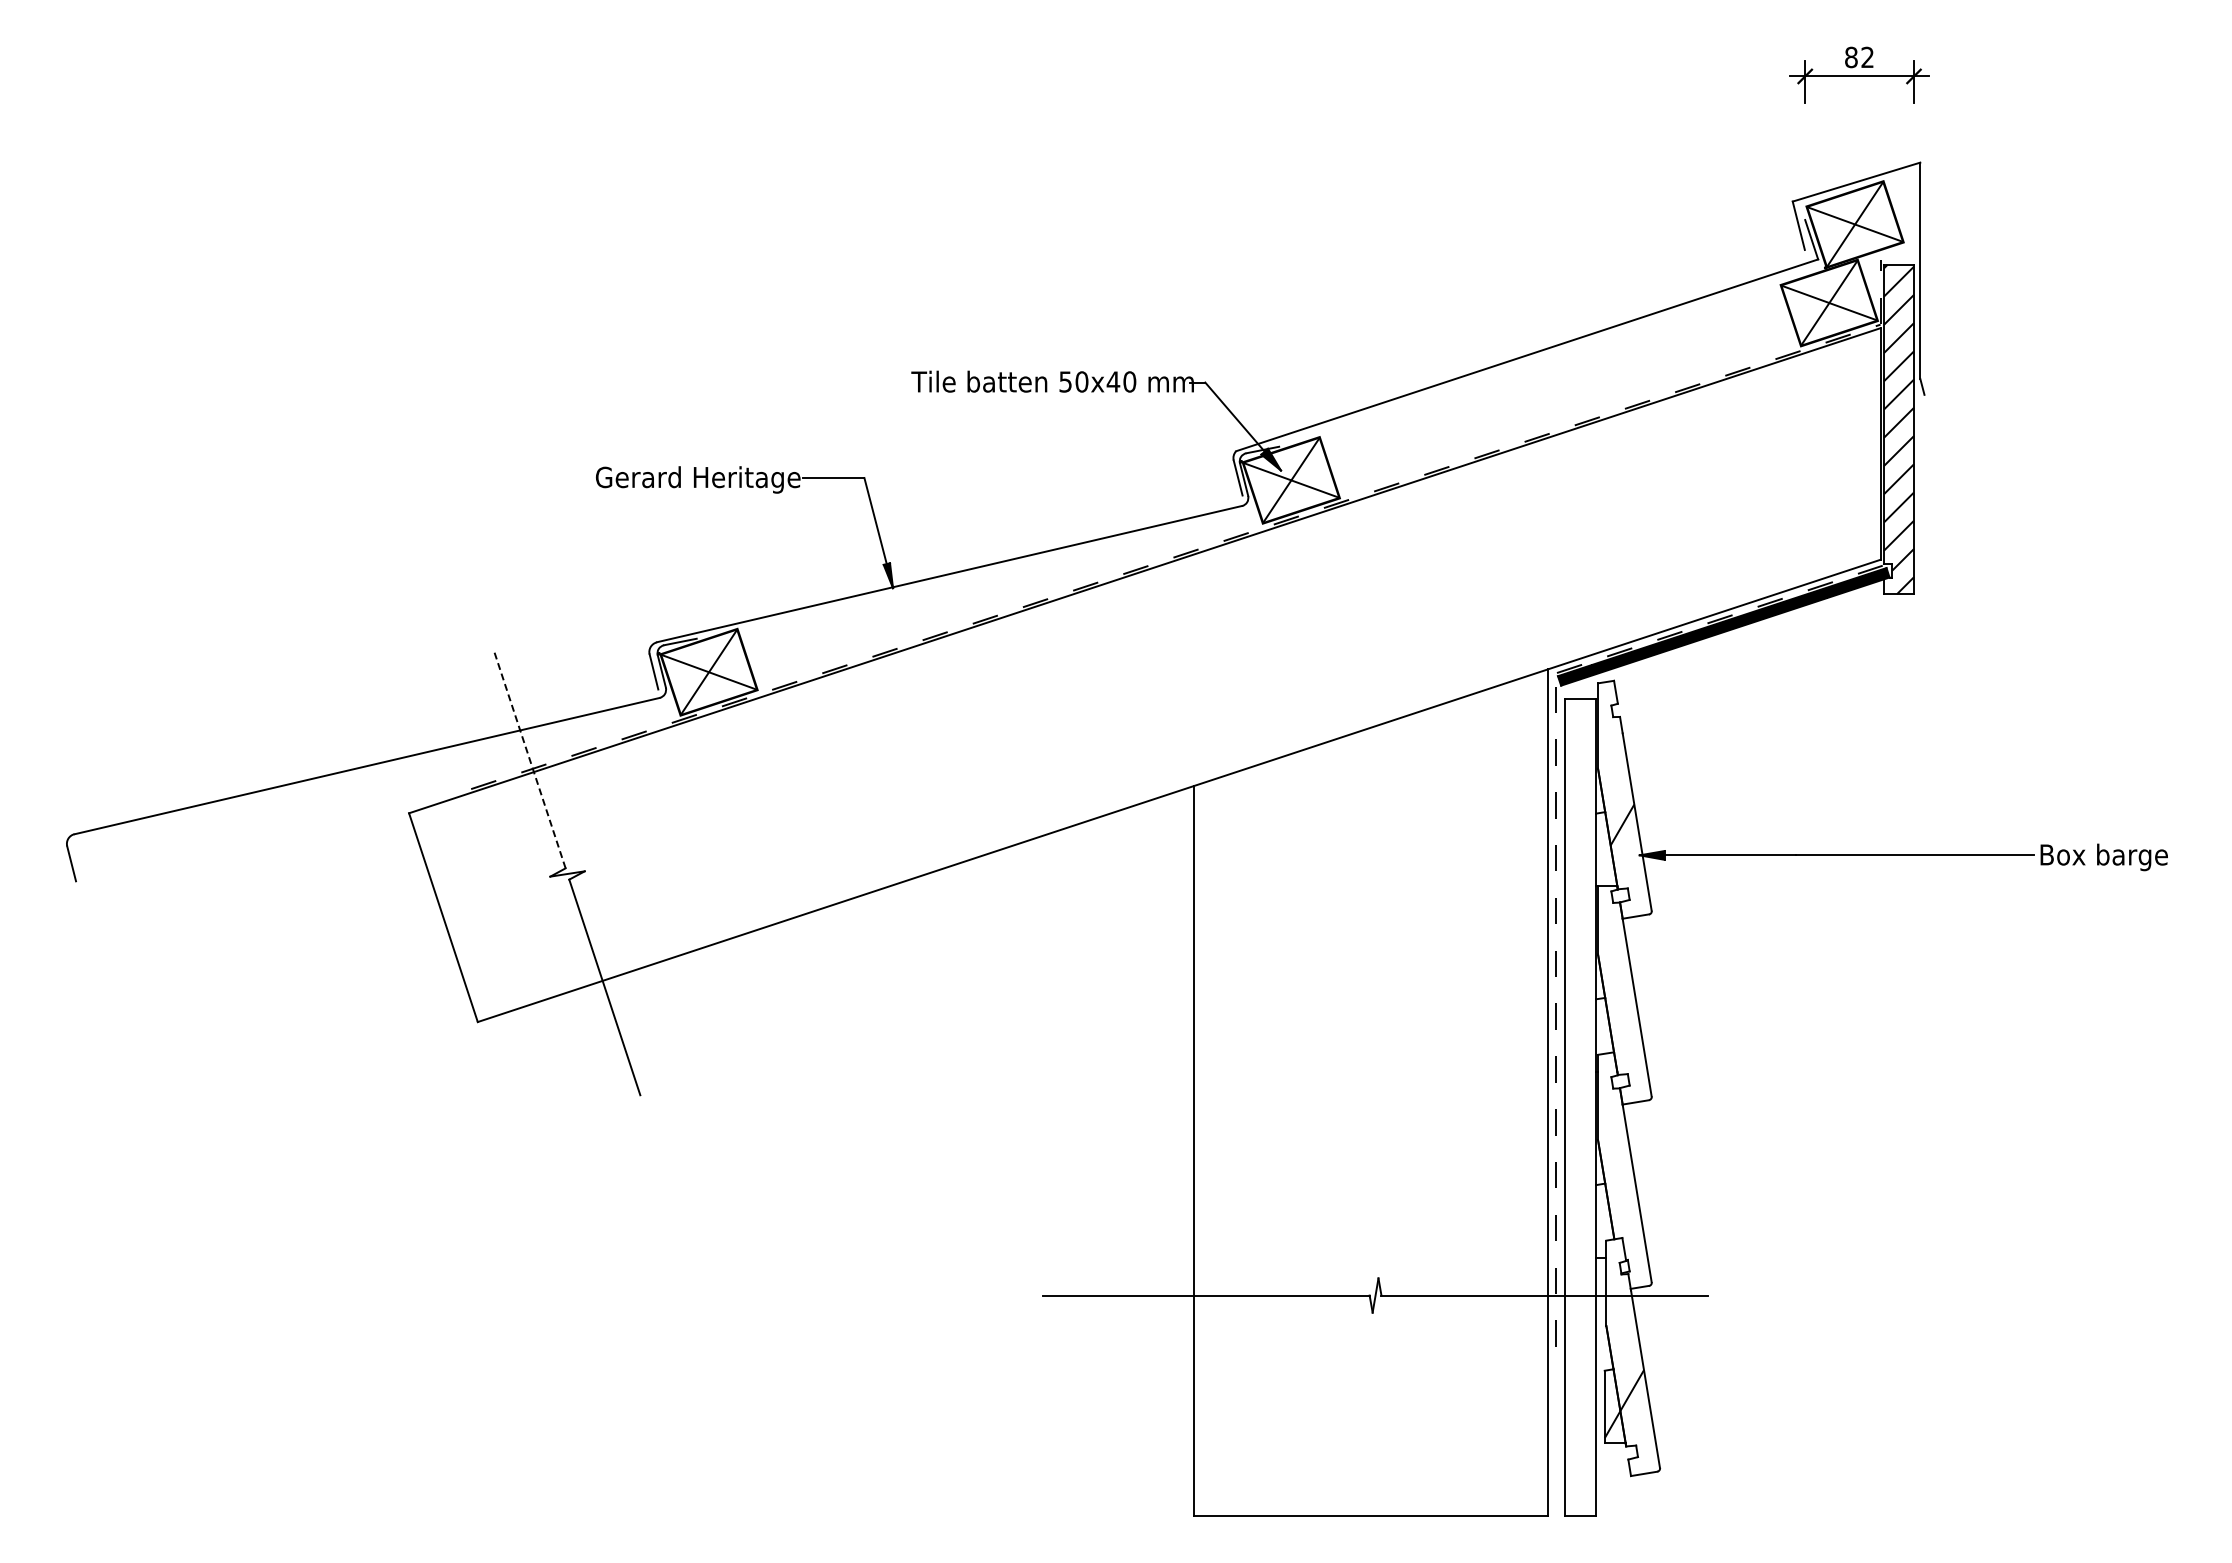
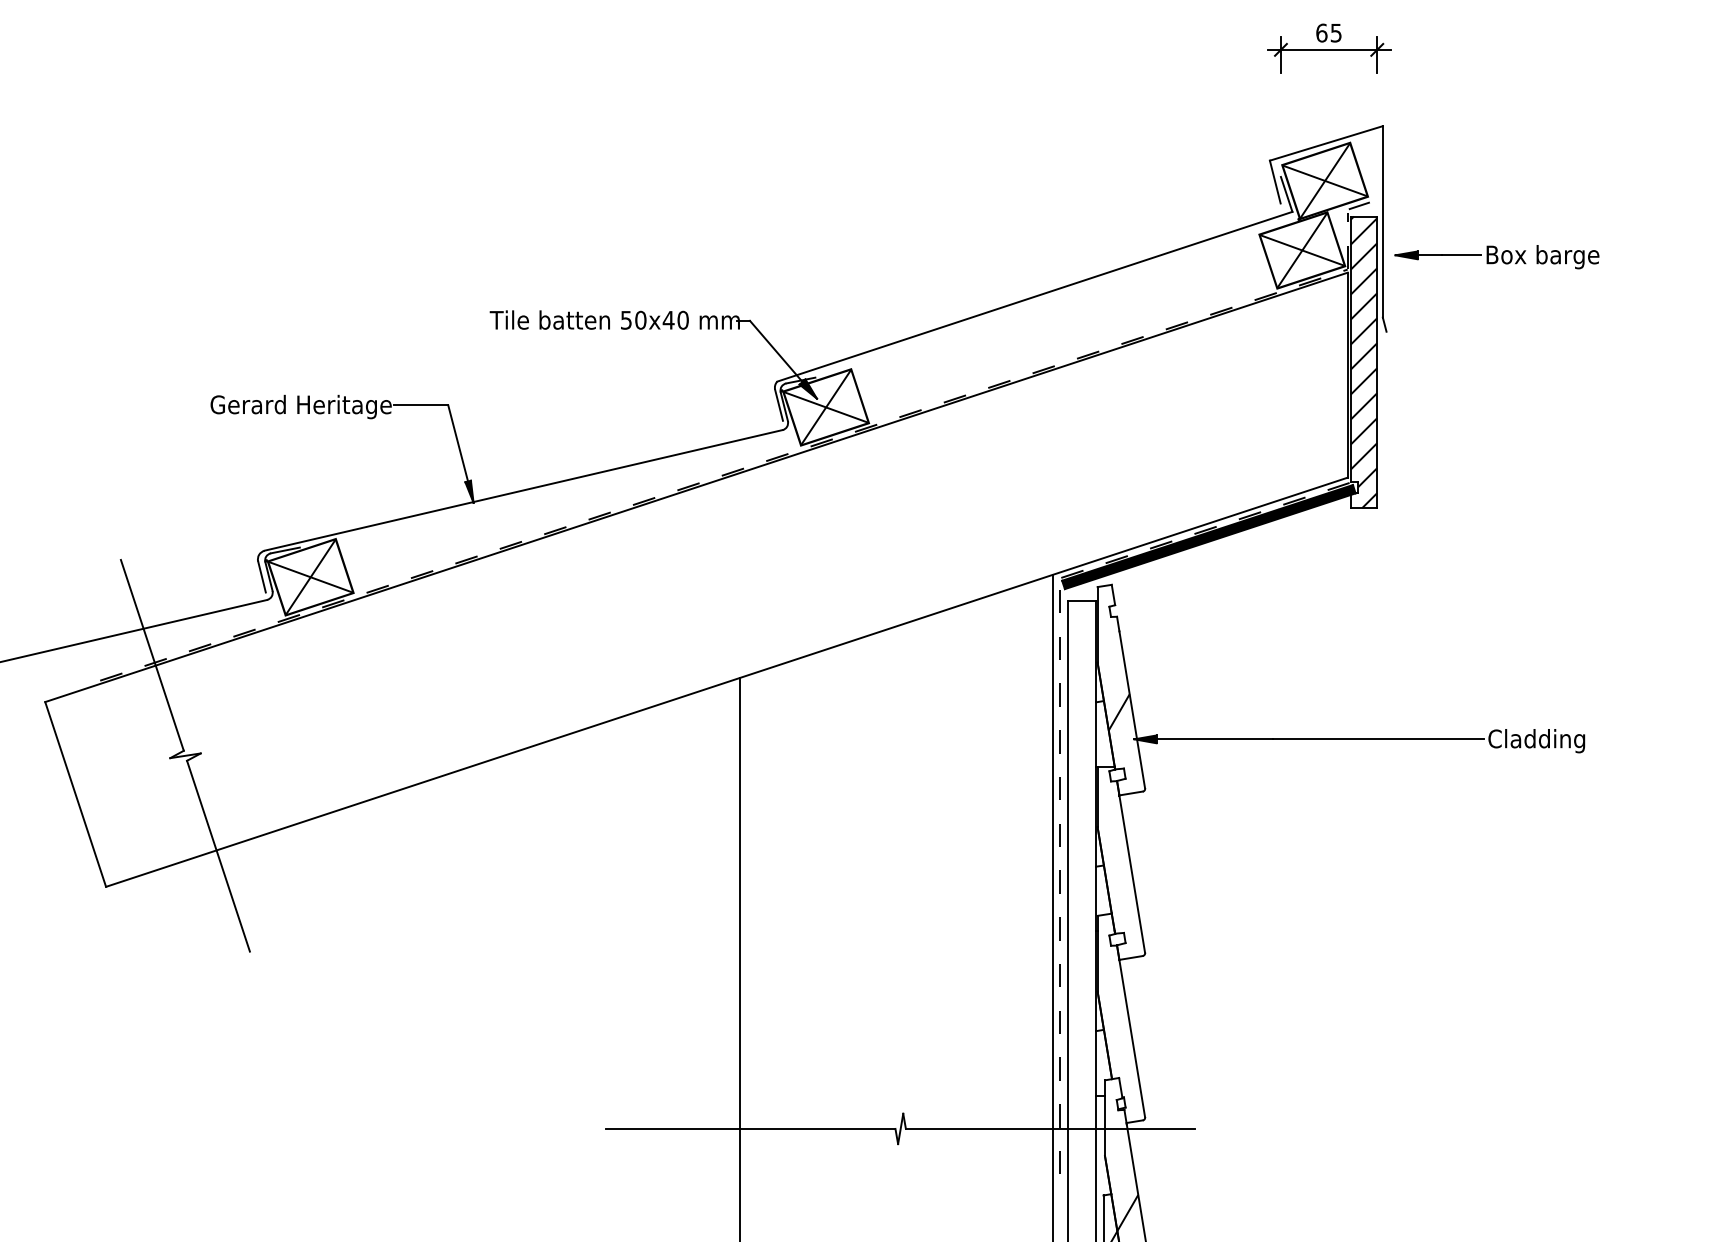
text: (1859, 57) -> (1329, 33), 82 -> 65
line: (1893, 252) -> (1359, 205), added
part: (2048, 310) -> (1496, 257), added
line: (530, 760) -> (152, 655), dashed -> solid
text: (2103, 857) -> (1544, 741), Box barge -> Cladding

